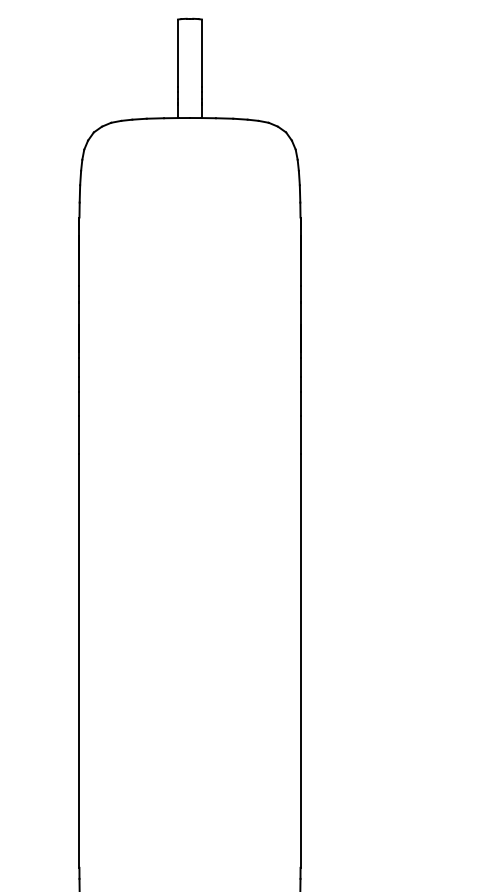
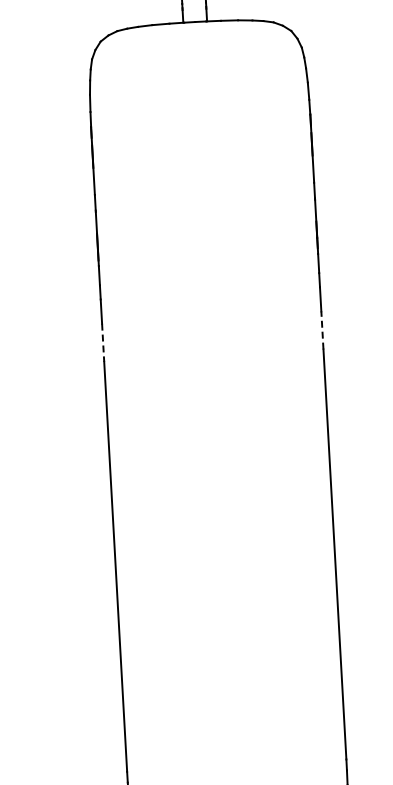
line: (300, 434) -> (322, 329), solid -> dashed
line: (79, 435) -> (103, 342), solid -> dashed

